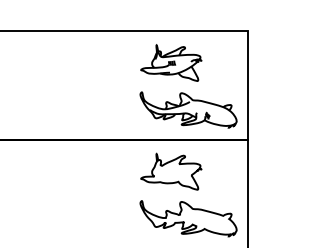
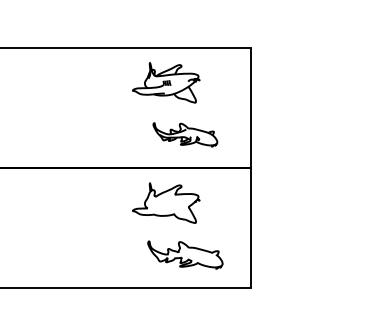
part: (188, 109) -> (185, 134), size x0.6
part: (188, 218) -> (185, 254), size x0.7

